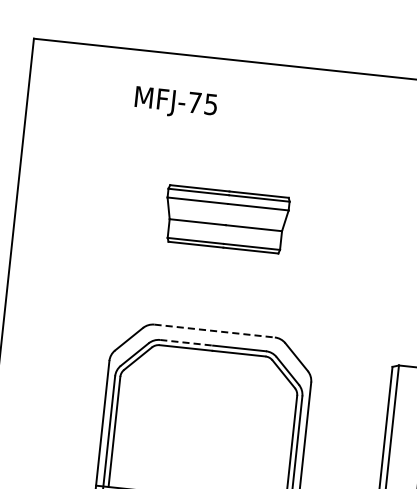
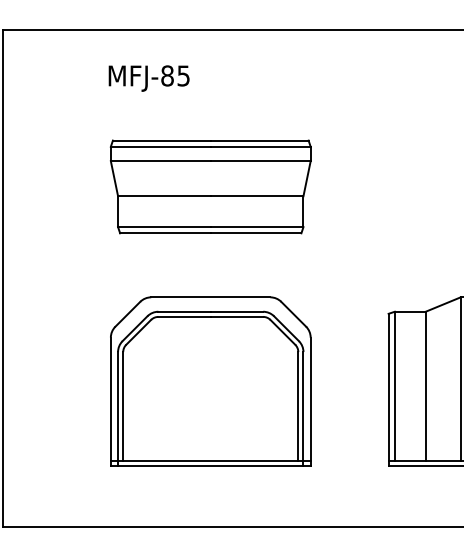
text: (194, 102) -> (167, 75), MFJ-75 -> MFJ-85
part: (226, 219) -> (210, 186), size x1.67
line: (214, 331) -> (210, 297), dashed -> solid
line: (187, 342) -> (185, 311), dashed -> solid

